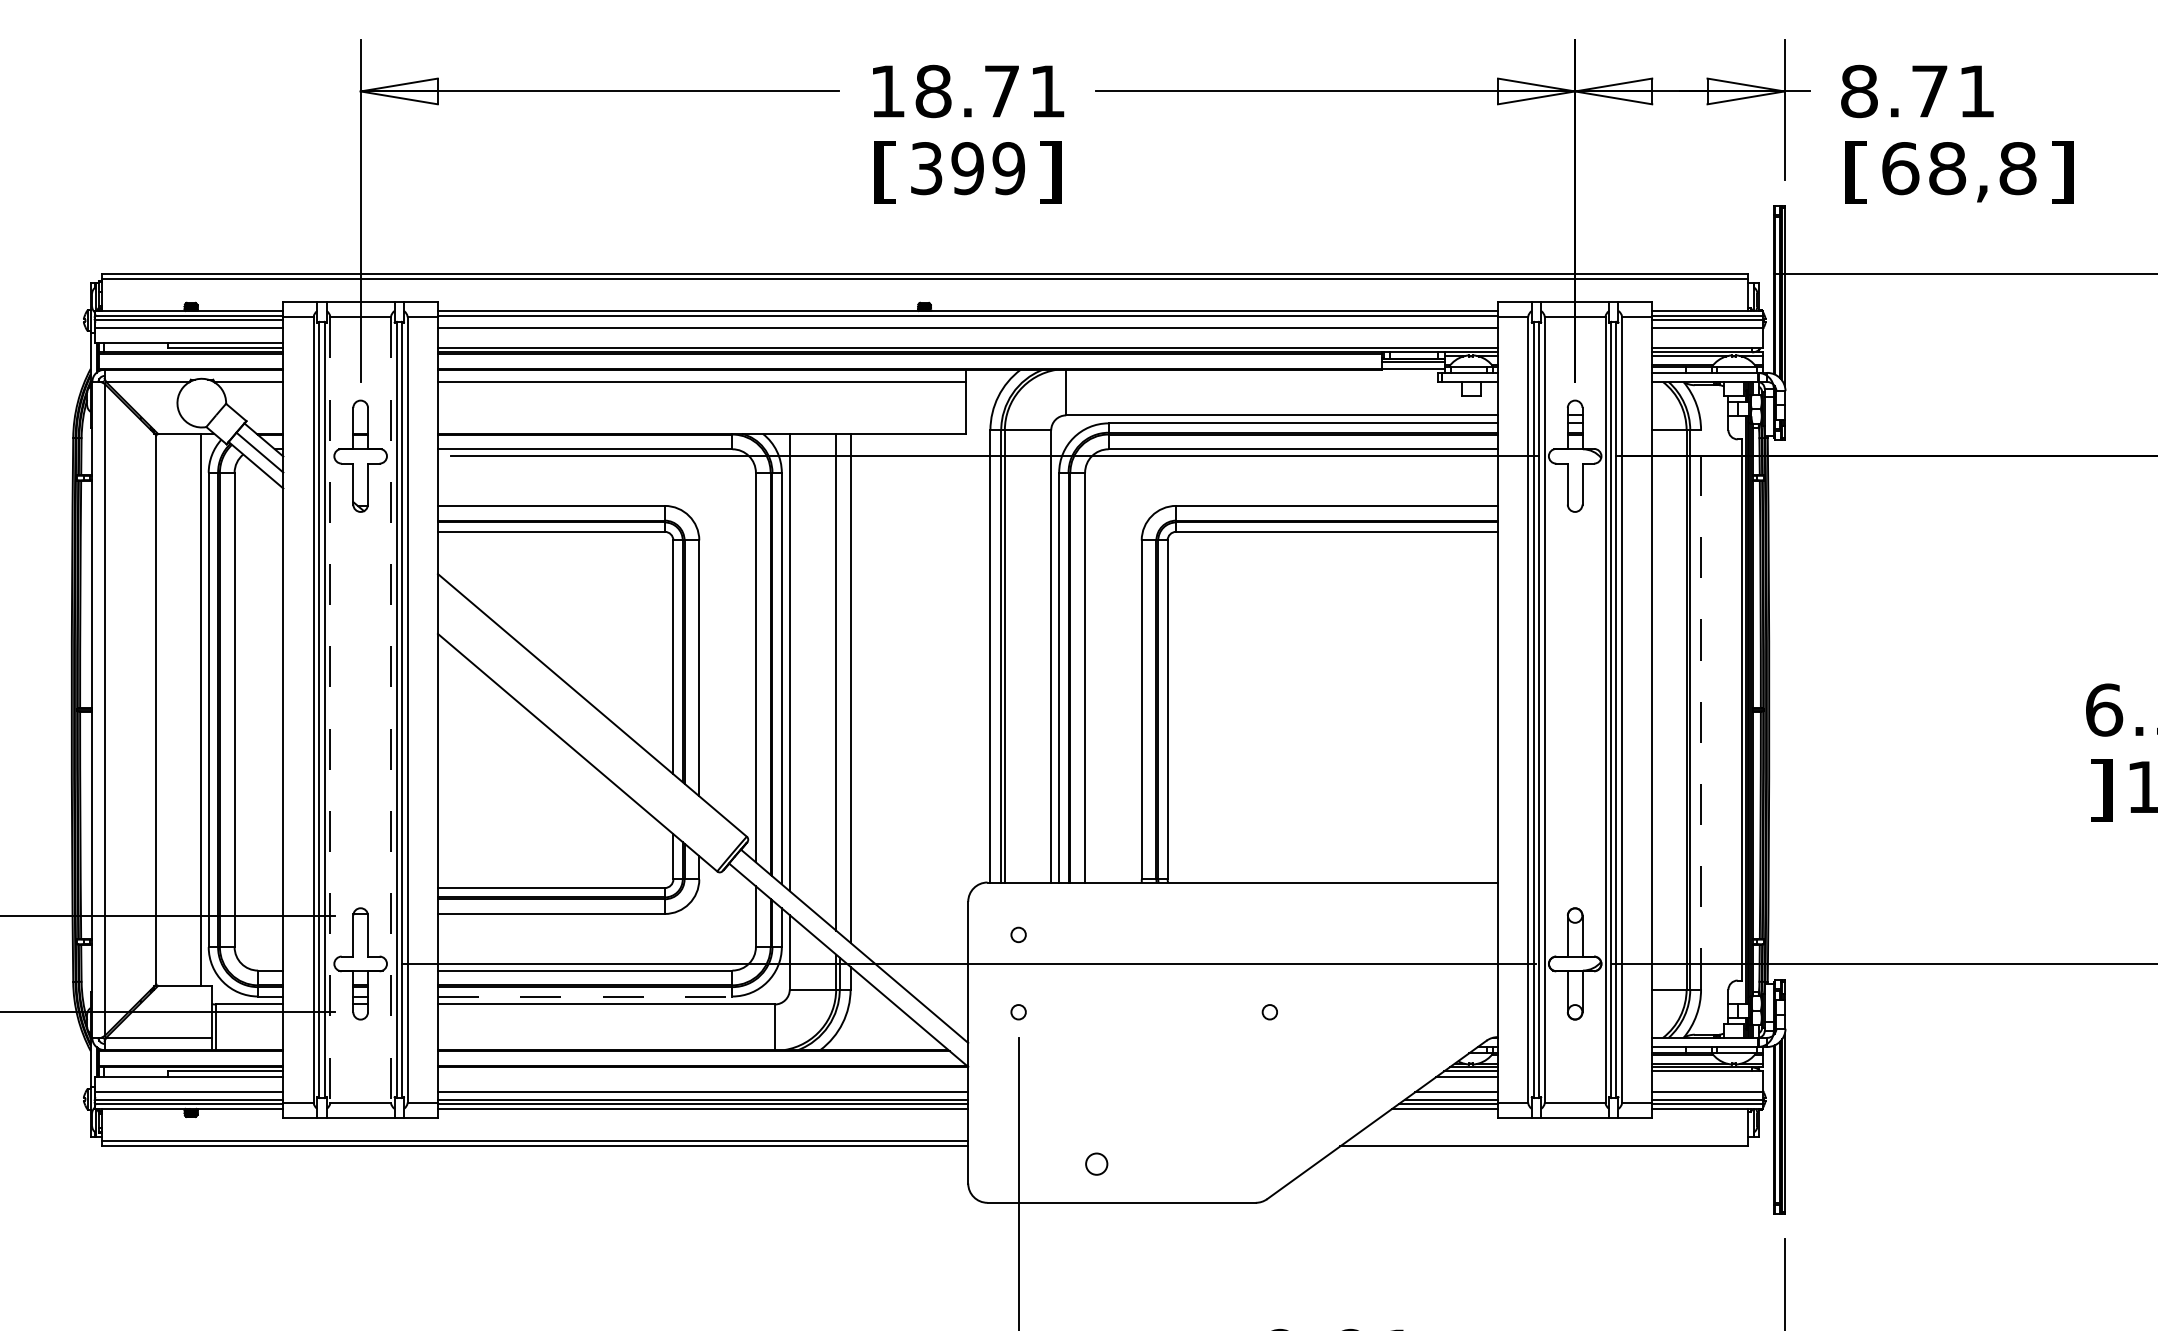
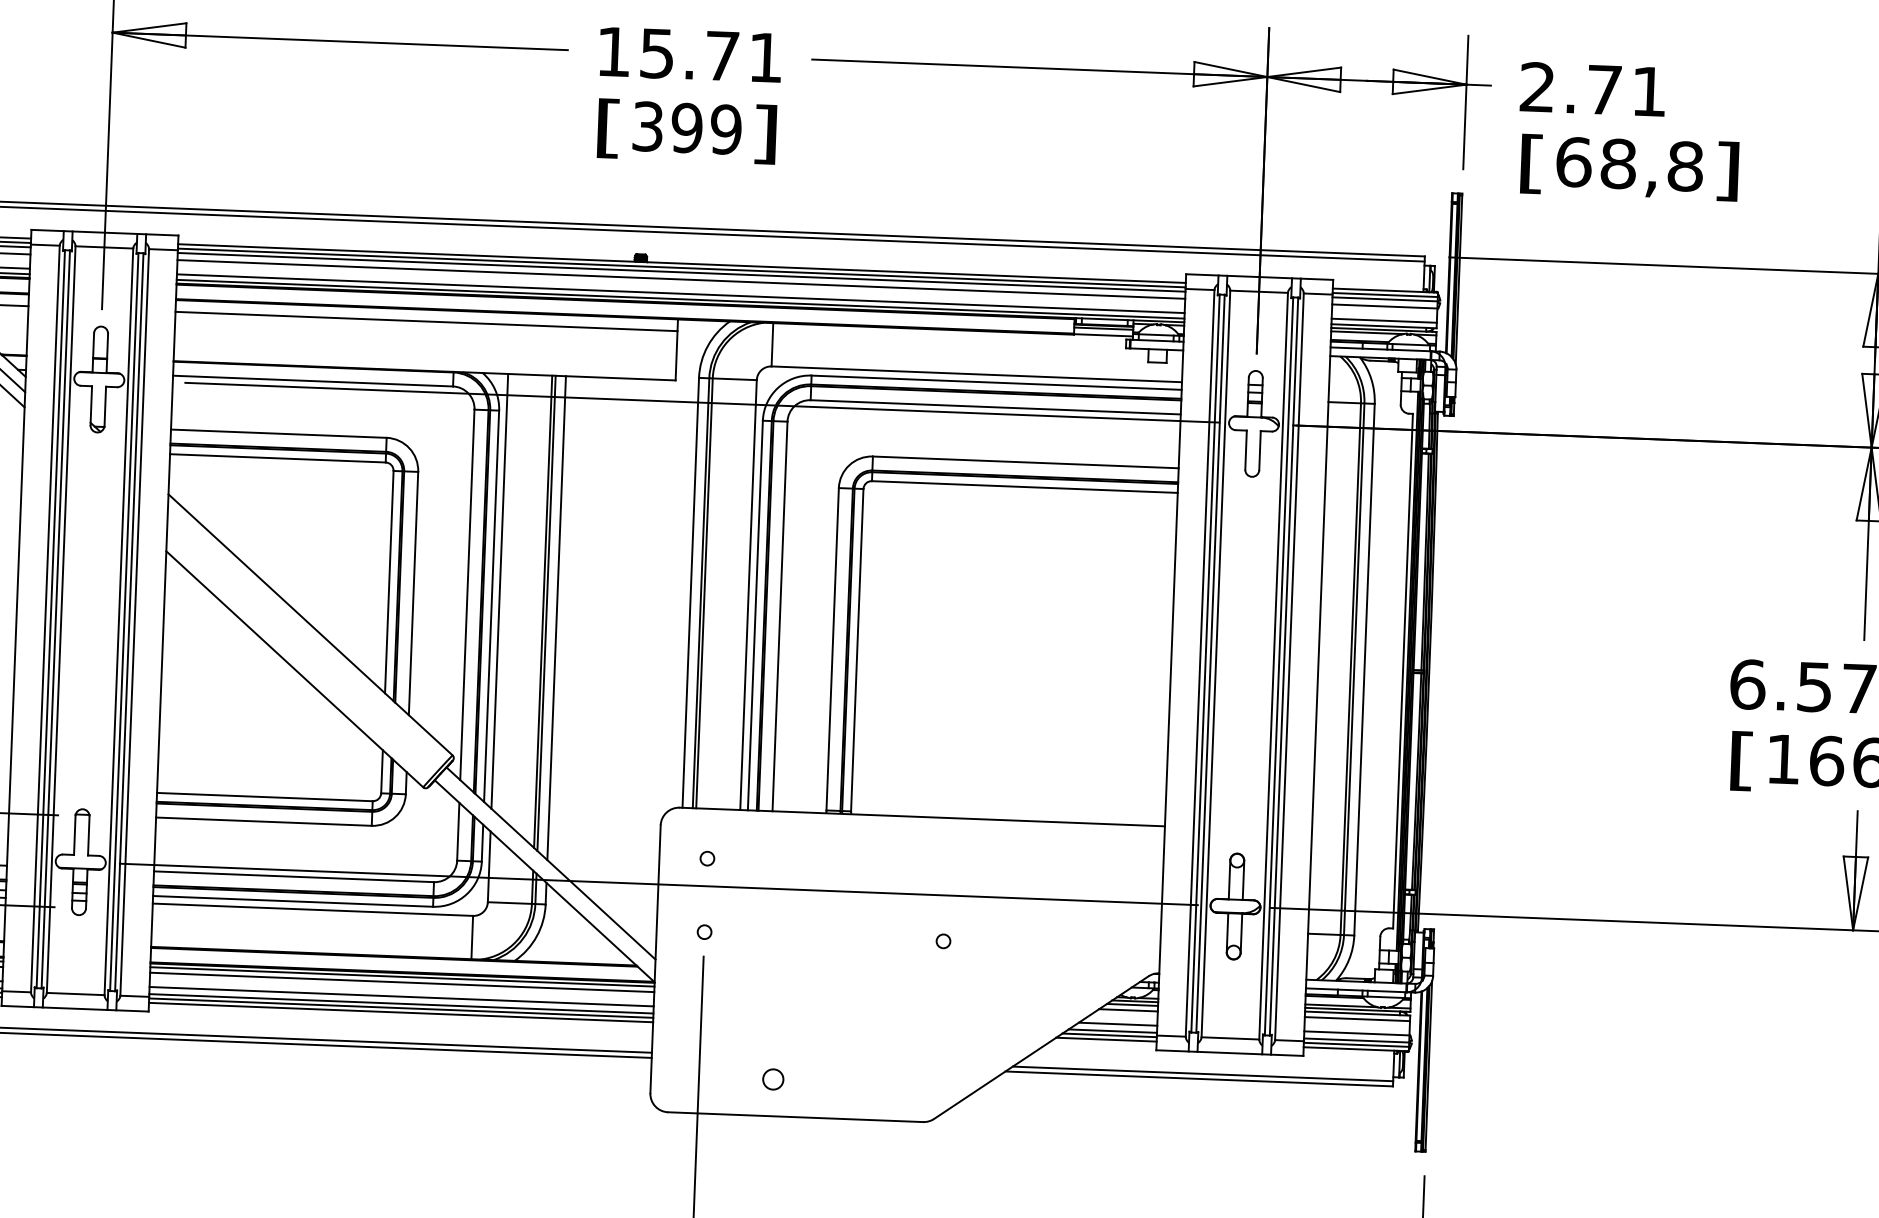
text: (933, 91) -> (657, 53), 18.71 -> 15.71
text: (1859, 91) -> (1537, 87), 8.71 -> 2.71
line: (967, 320) -> (681, 272), added
line: (967, 342) -> (680, 293), added
line: (1707, 342) -> (1384, 320), added
line: (839, 683) -> (546, 613), added
line: (330, 709) -> (61, 619), dashed -> solid
line: (391, 709) -> (119, 621), dashed -> solid
line: (1701, 709) -> (1364, 669), dashed -> solid
text: (2101, 790) -> (1742, 760), ] -> [
line: (585, 996) -> (293, 901), dashed -> solid
line: (702, 1071) -> (401, 976), added
line: (702, 1077) -> (401, 982), added
line: (1707, 1077) -> (1357, 1019), added
line: (1547, 1140) -> (1202, 1073), added

